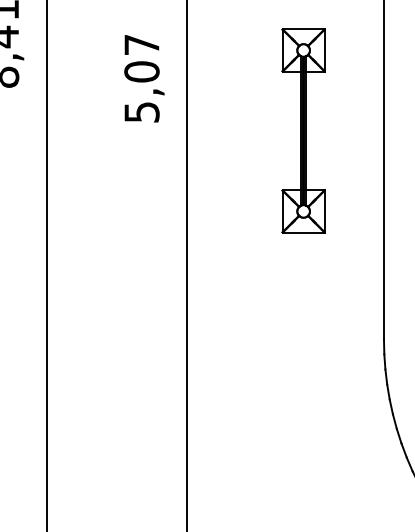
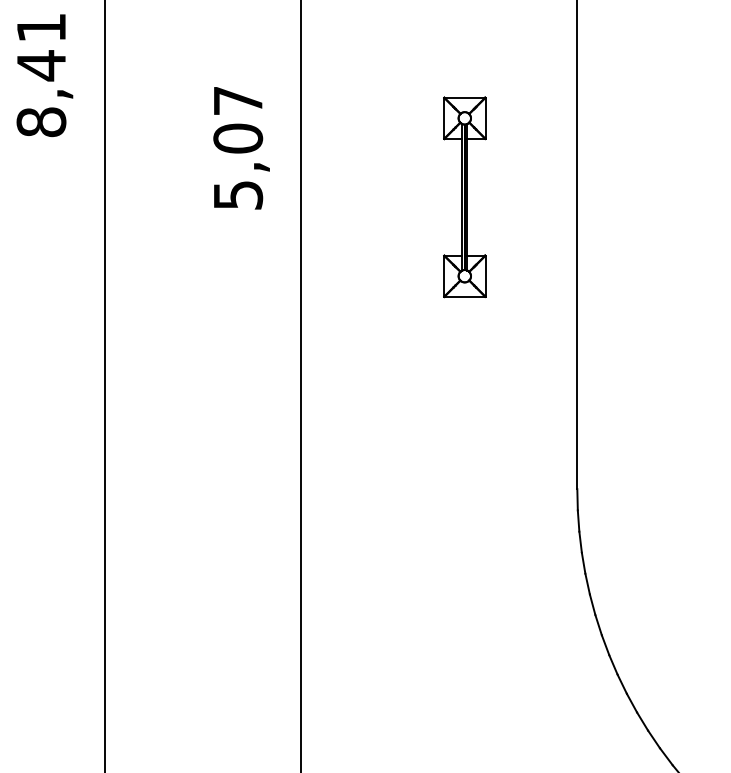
text: (144, 78) -> (241, 148), moved
part: (303, 130) -> (464, 196), size x0.7

